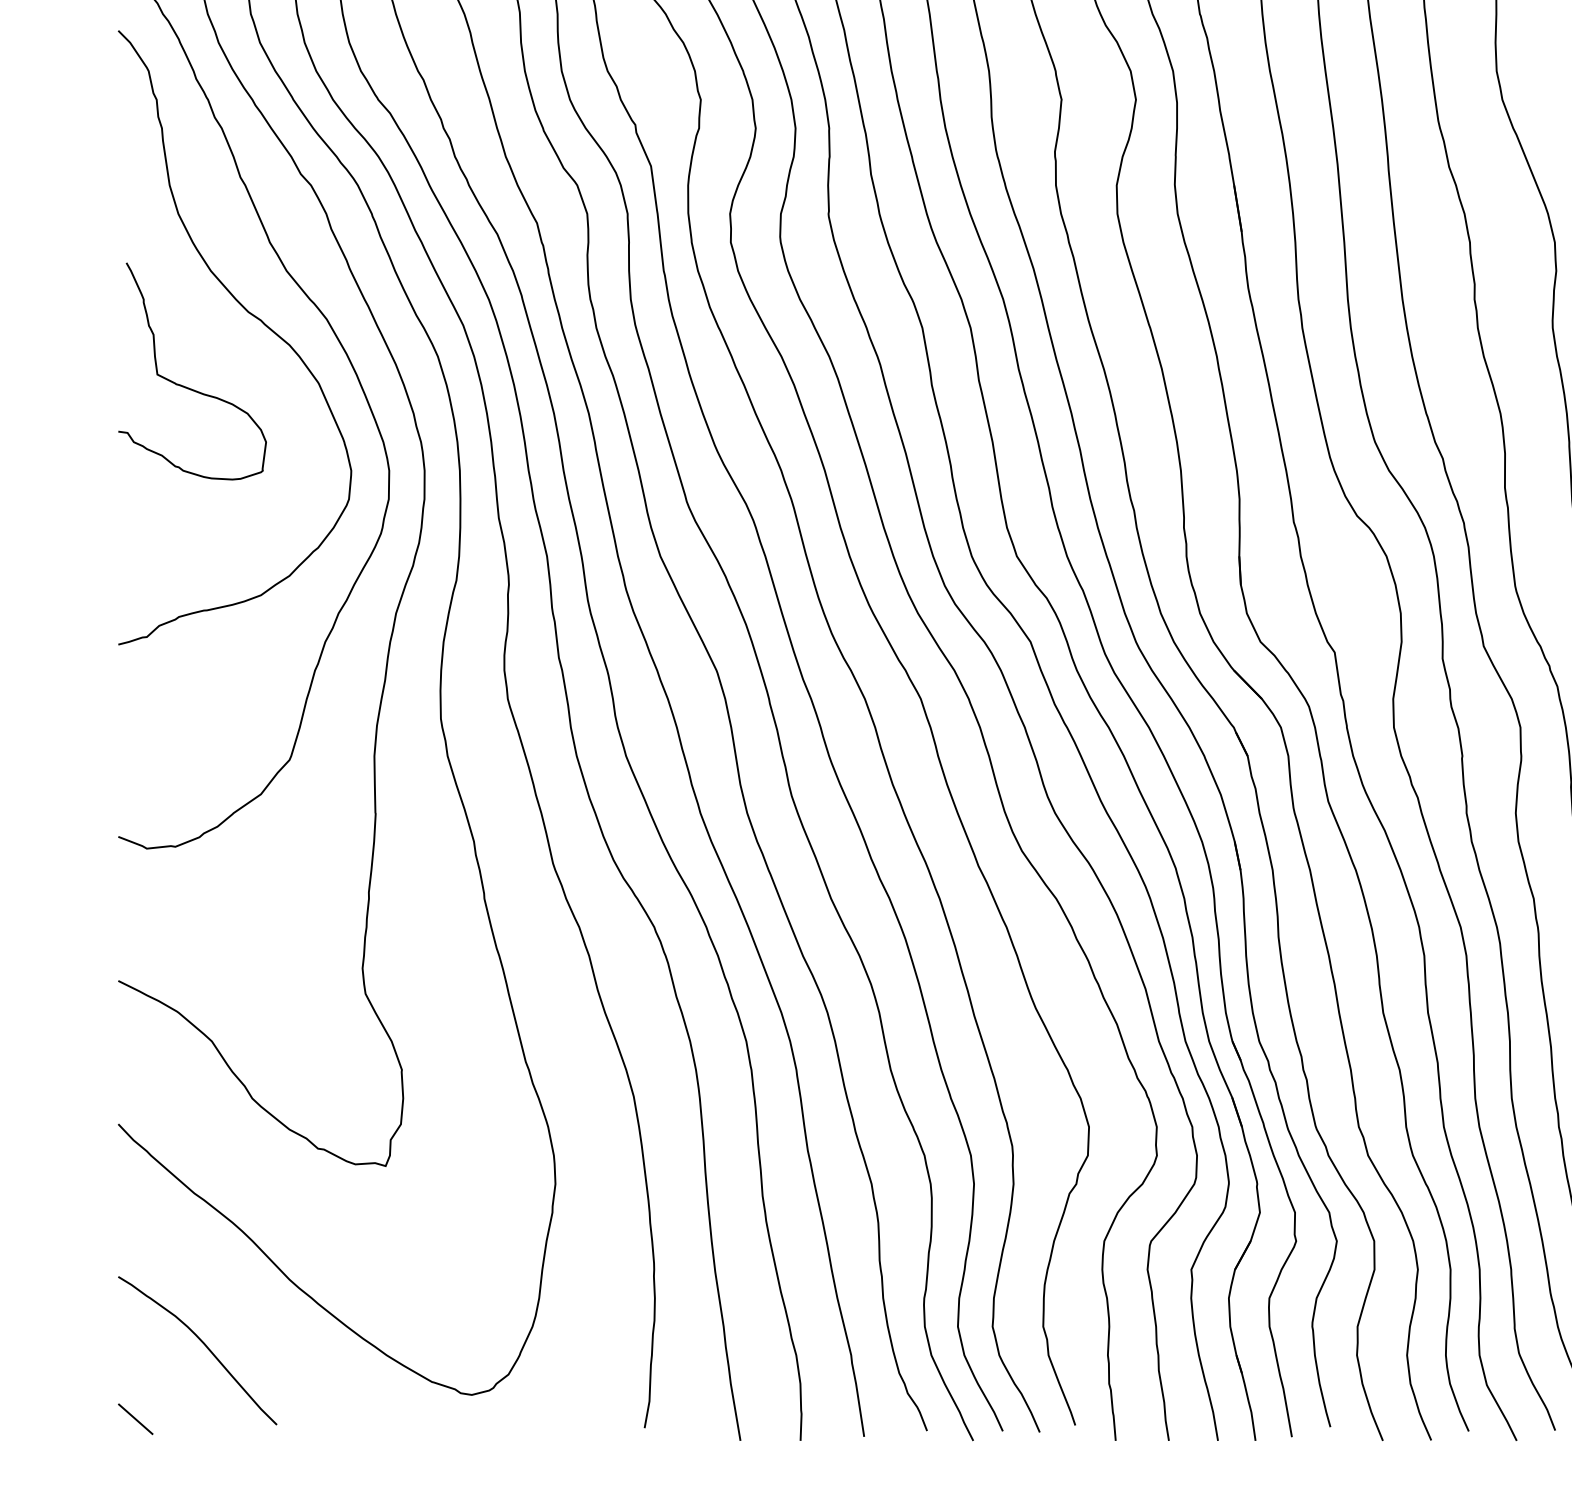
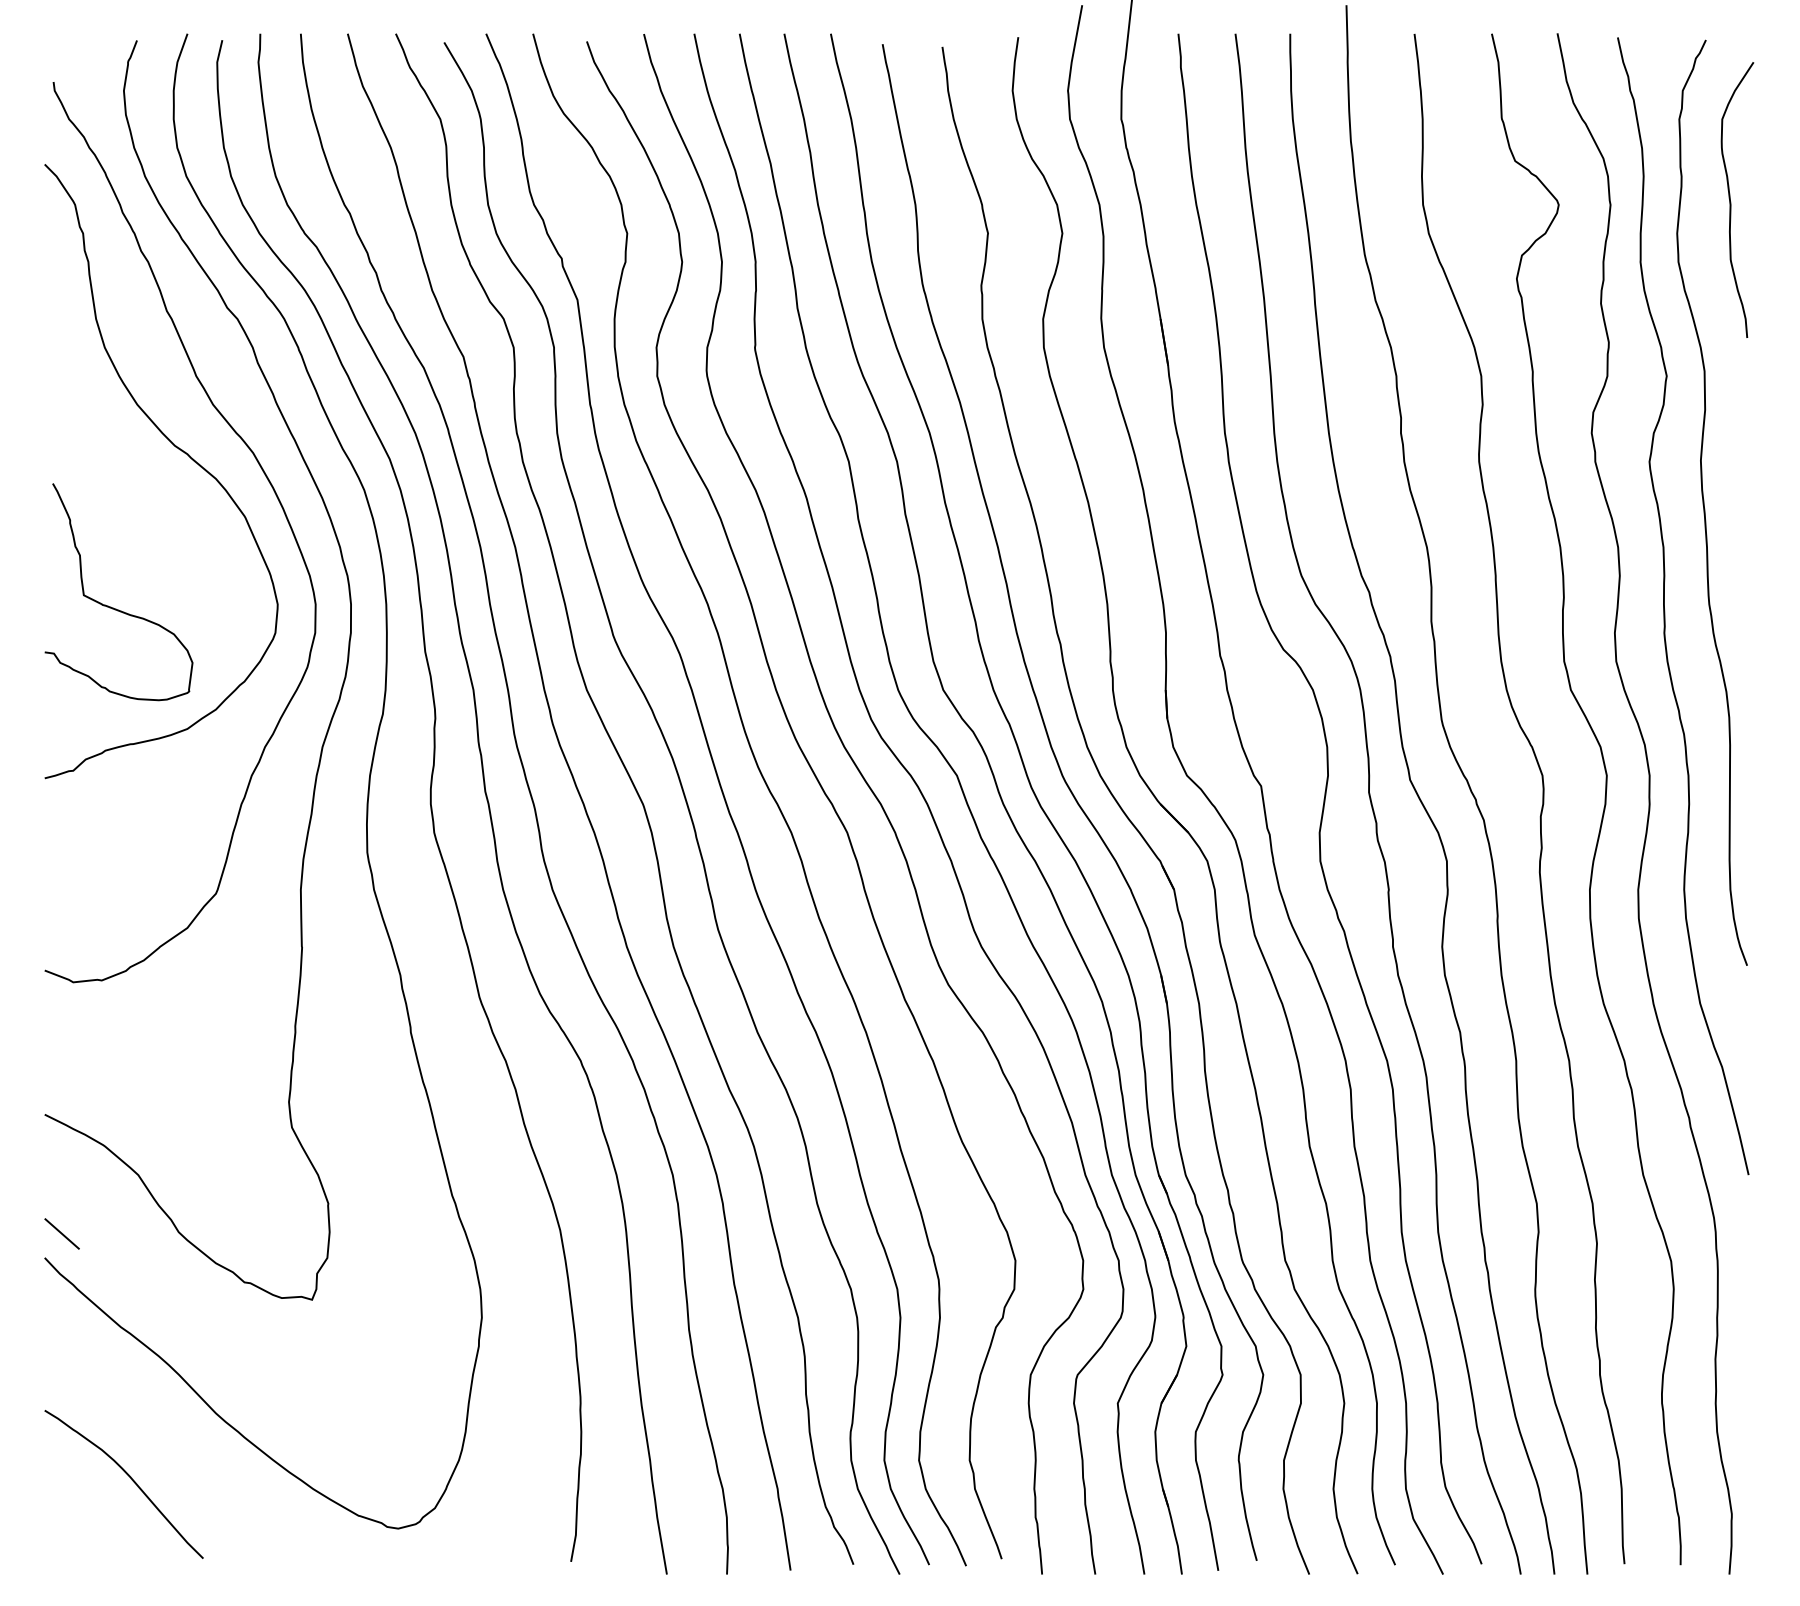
curve: (187, 386) -> (113, 607), moved
line: (135, 1418) -> (61, 1233), moved

